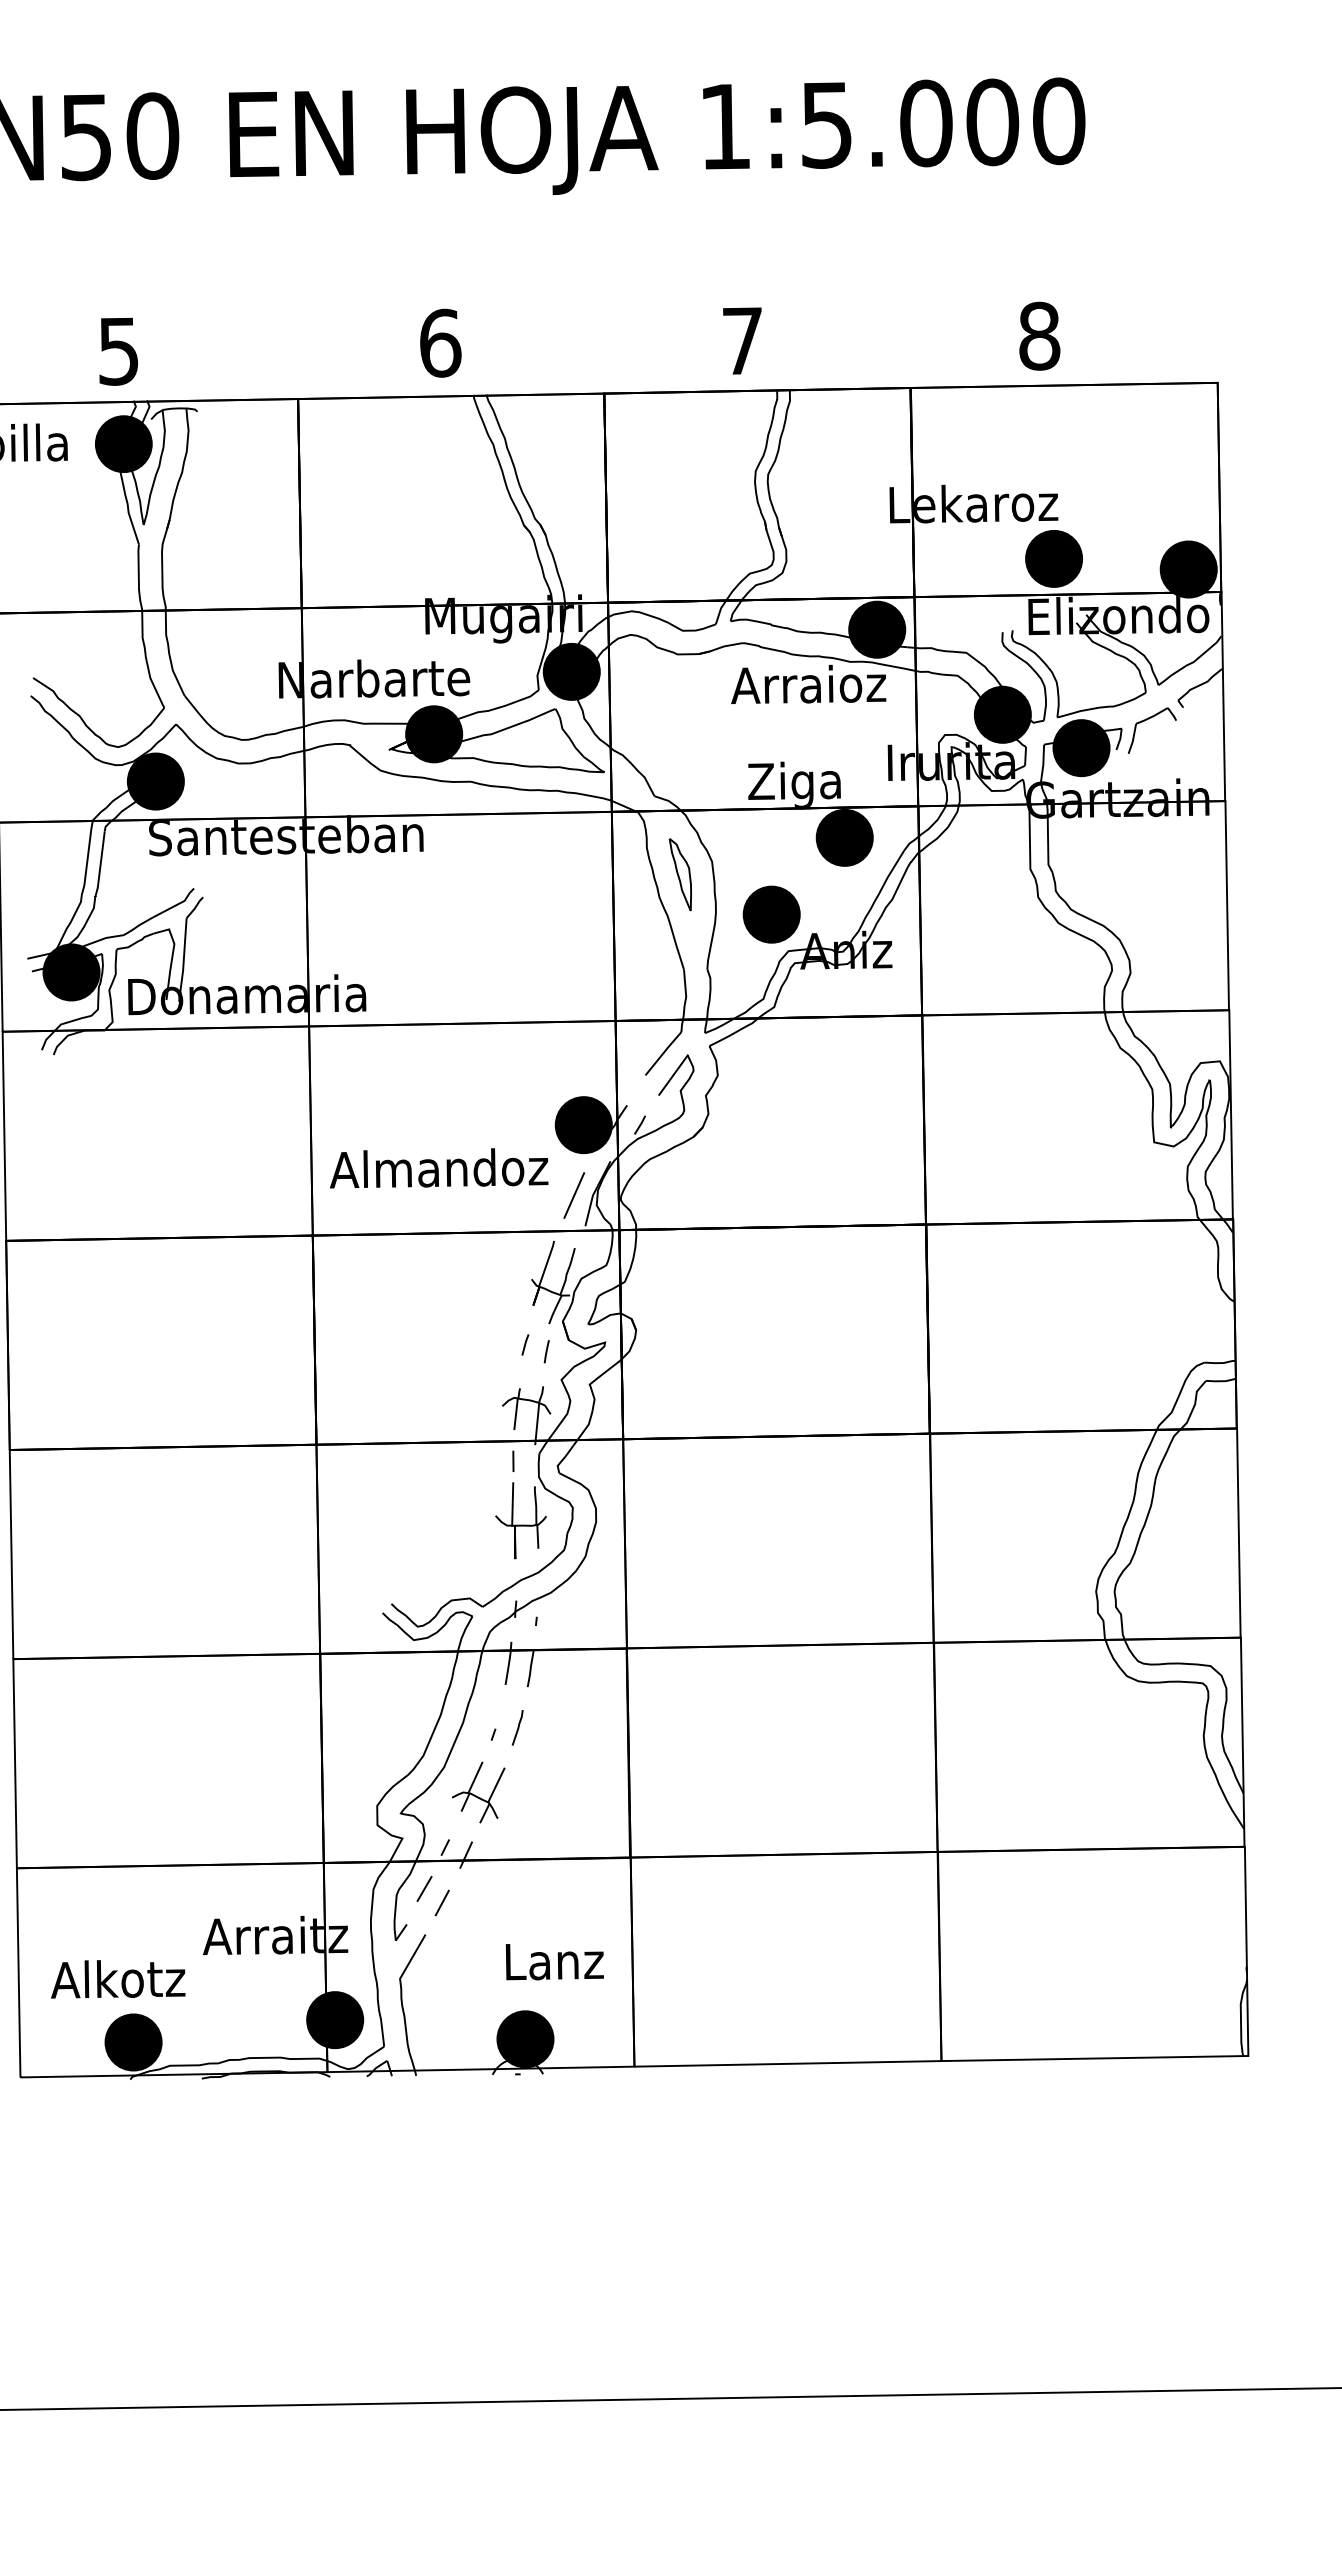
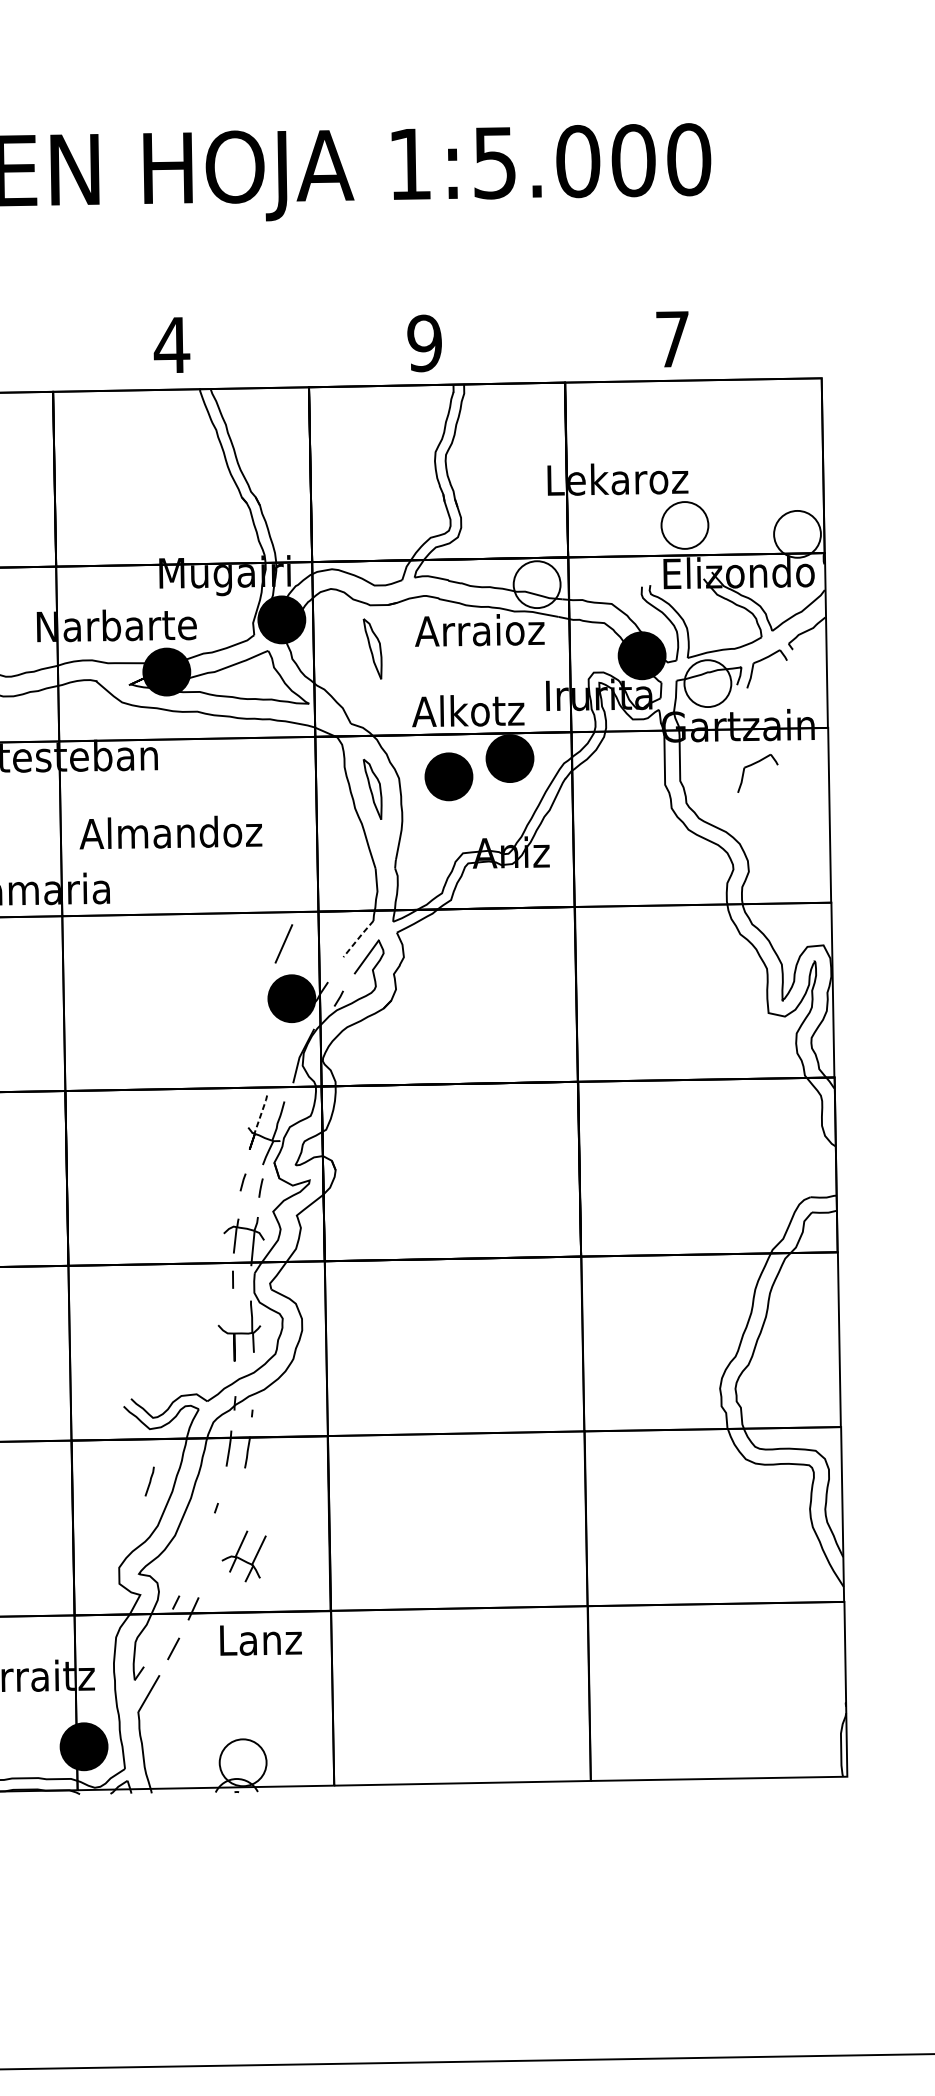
text: (1039, 335) -> (672, 338), 8 -> 7
text: (742, 340) -> (424, 342), 7 -> 9
text: (440, 342) -> (172, 344), 6 -> 4
fill: (1054, 558) -> (685, 525), removed
fill: (1188, 569) -> (797, 534), removed
fill: (877, 629) -> (537, 584), removed
part: (679, 706) -> (371, 648), added
fill: (1081, 748) -> (707, 683), removed
text: (794, 783) -> (467, 713), Ziga -> Alkotz
part: (1138, 844) -> (755, 764), added
part: (771, 914) -> (448, 776), moved
line: (663, 1053) -> (358, 938), solid -> dashed
text: (439, 1168) -> (171, 832), moved
line: (574, 1195) -> (284, 943), moved
line: (547, 1263) -> (261, 1114), solid -> dashed
line: (512, 1504) -> (232, 1315), removed
line: (517, 1727) -> (149, 1481), moved
part: (478, 1792) -> (243, 1556), moved
line: (424, 1888) -> (158, 1636), removed
text: (554, 1962) -> (260, 1640), moved
fill: (525, 2039) -> (243, 1762), removed

